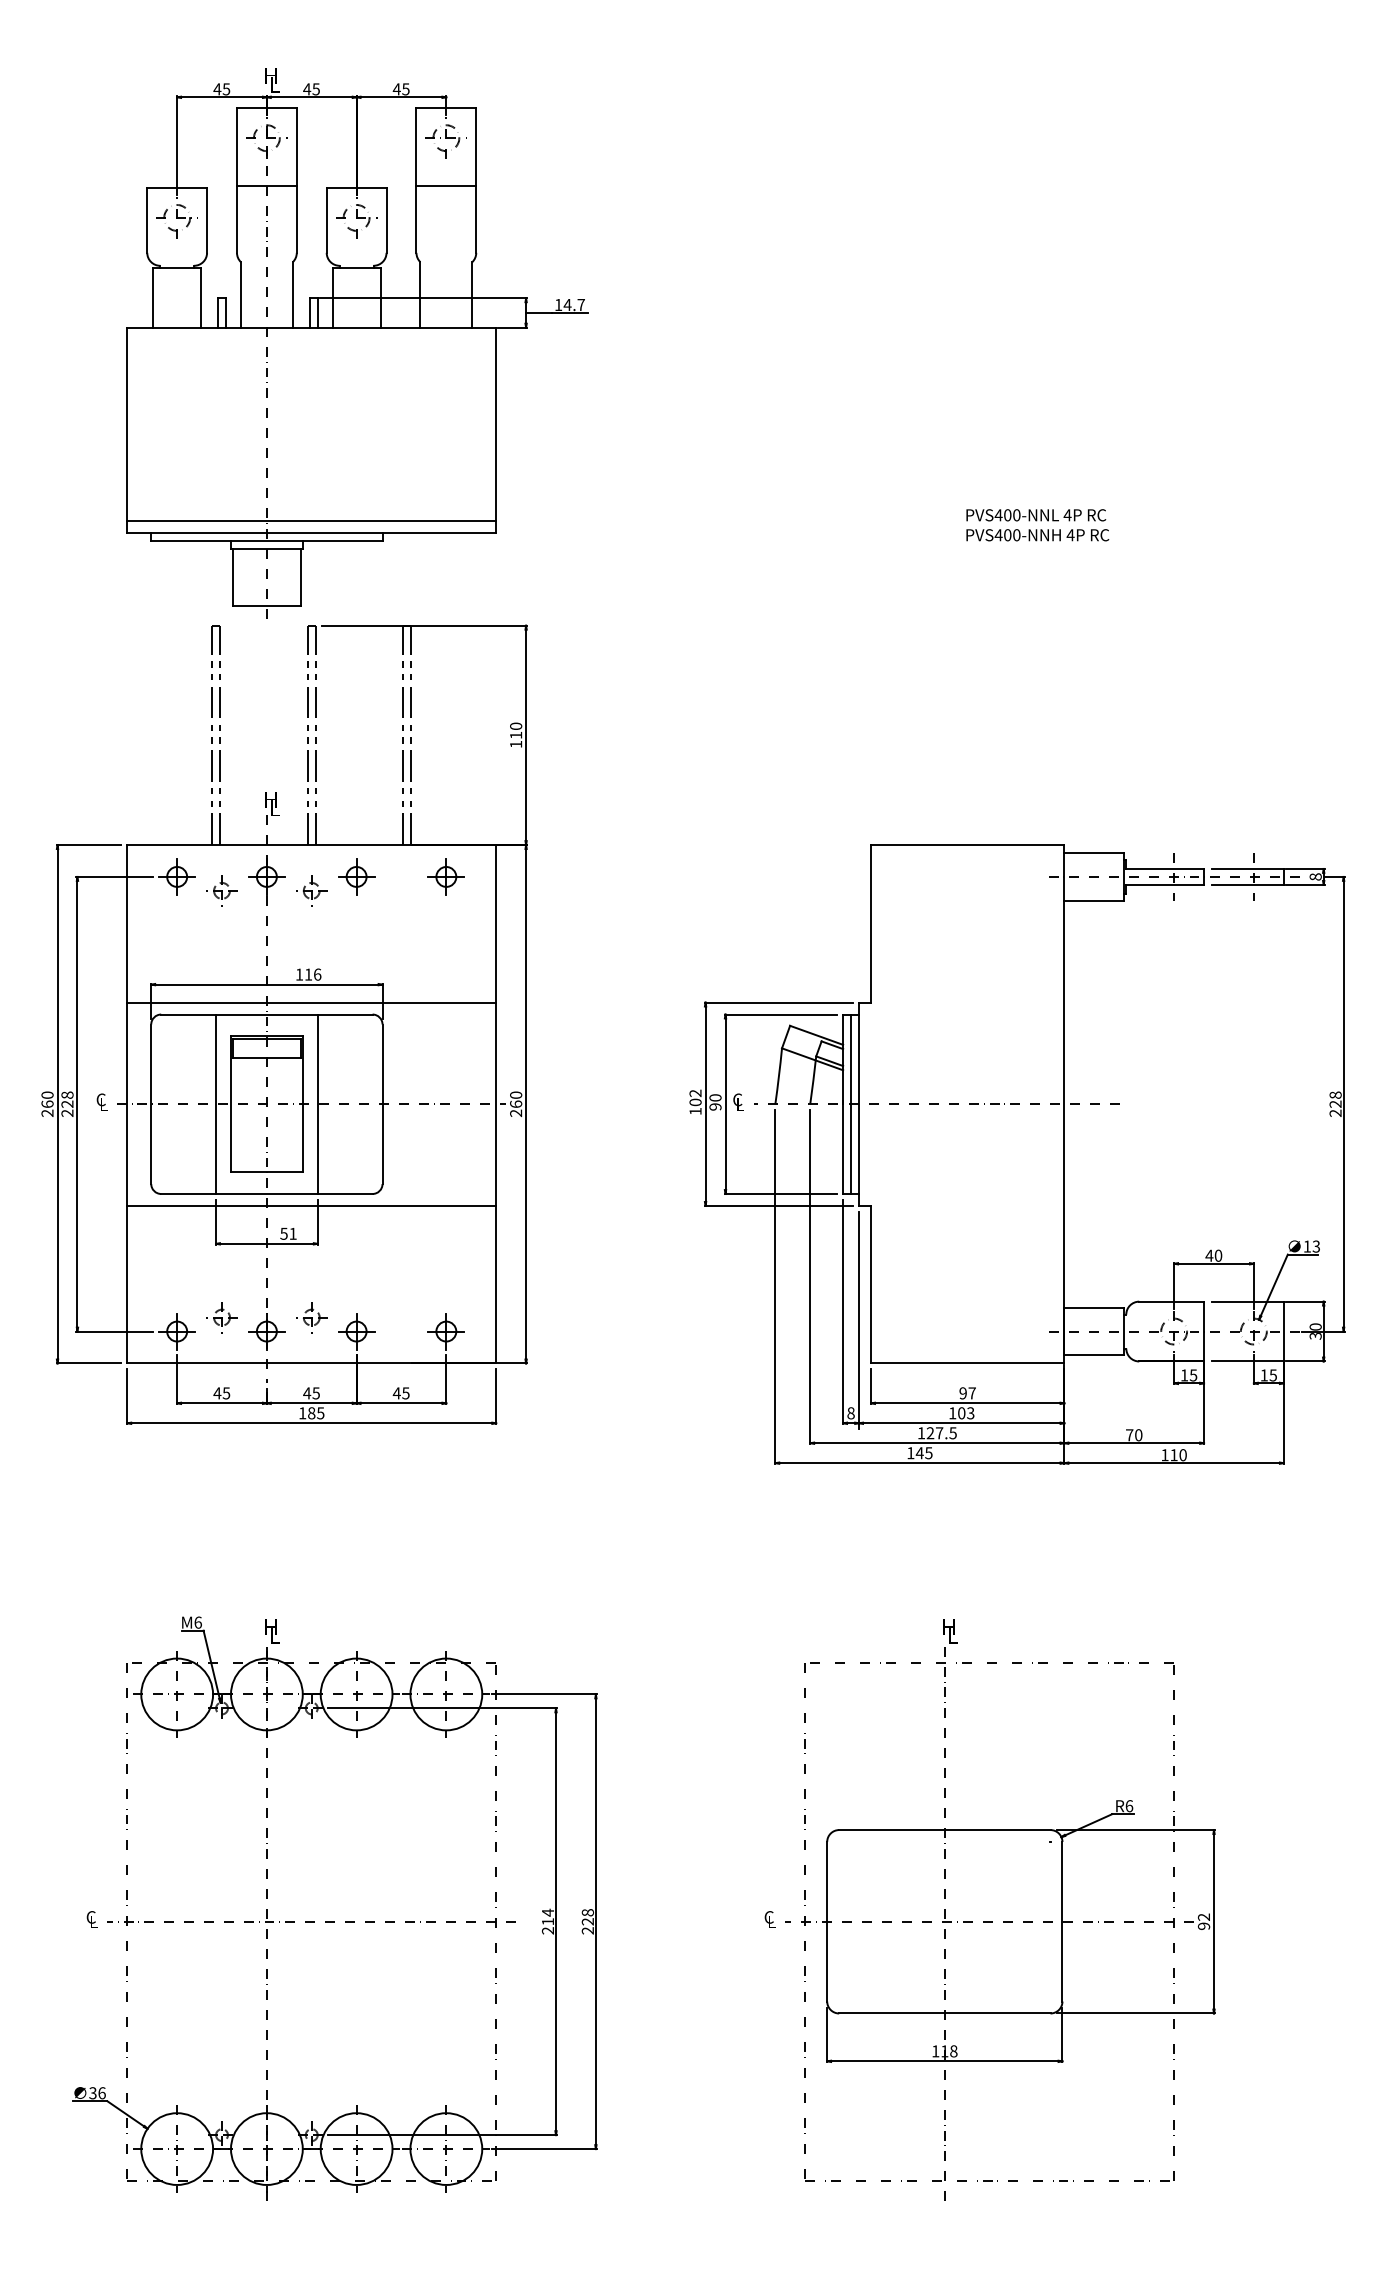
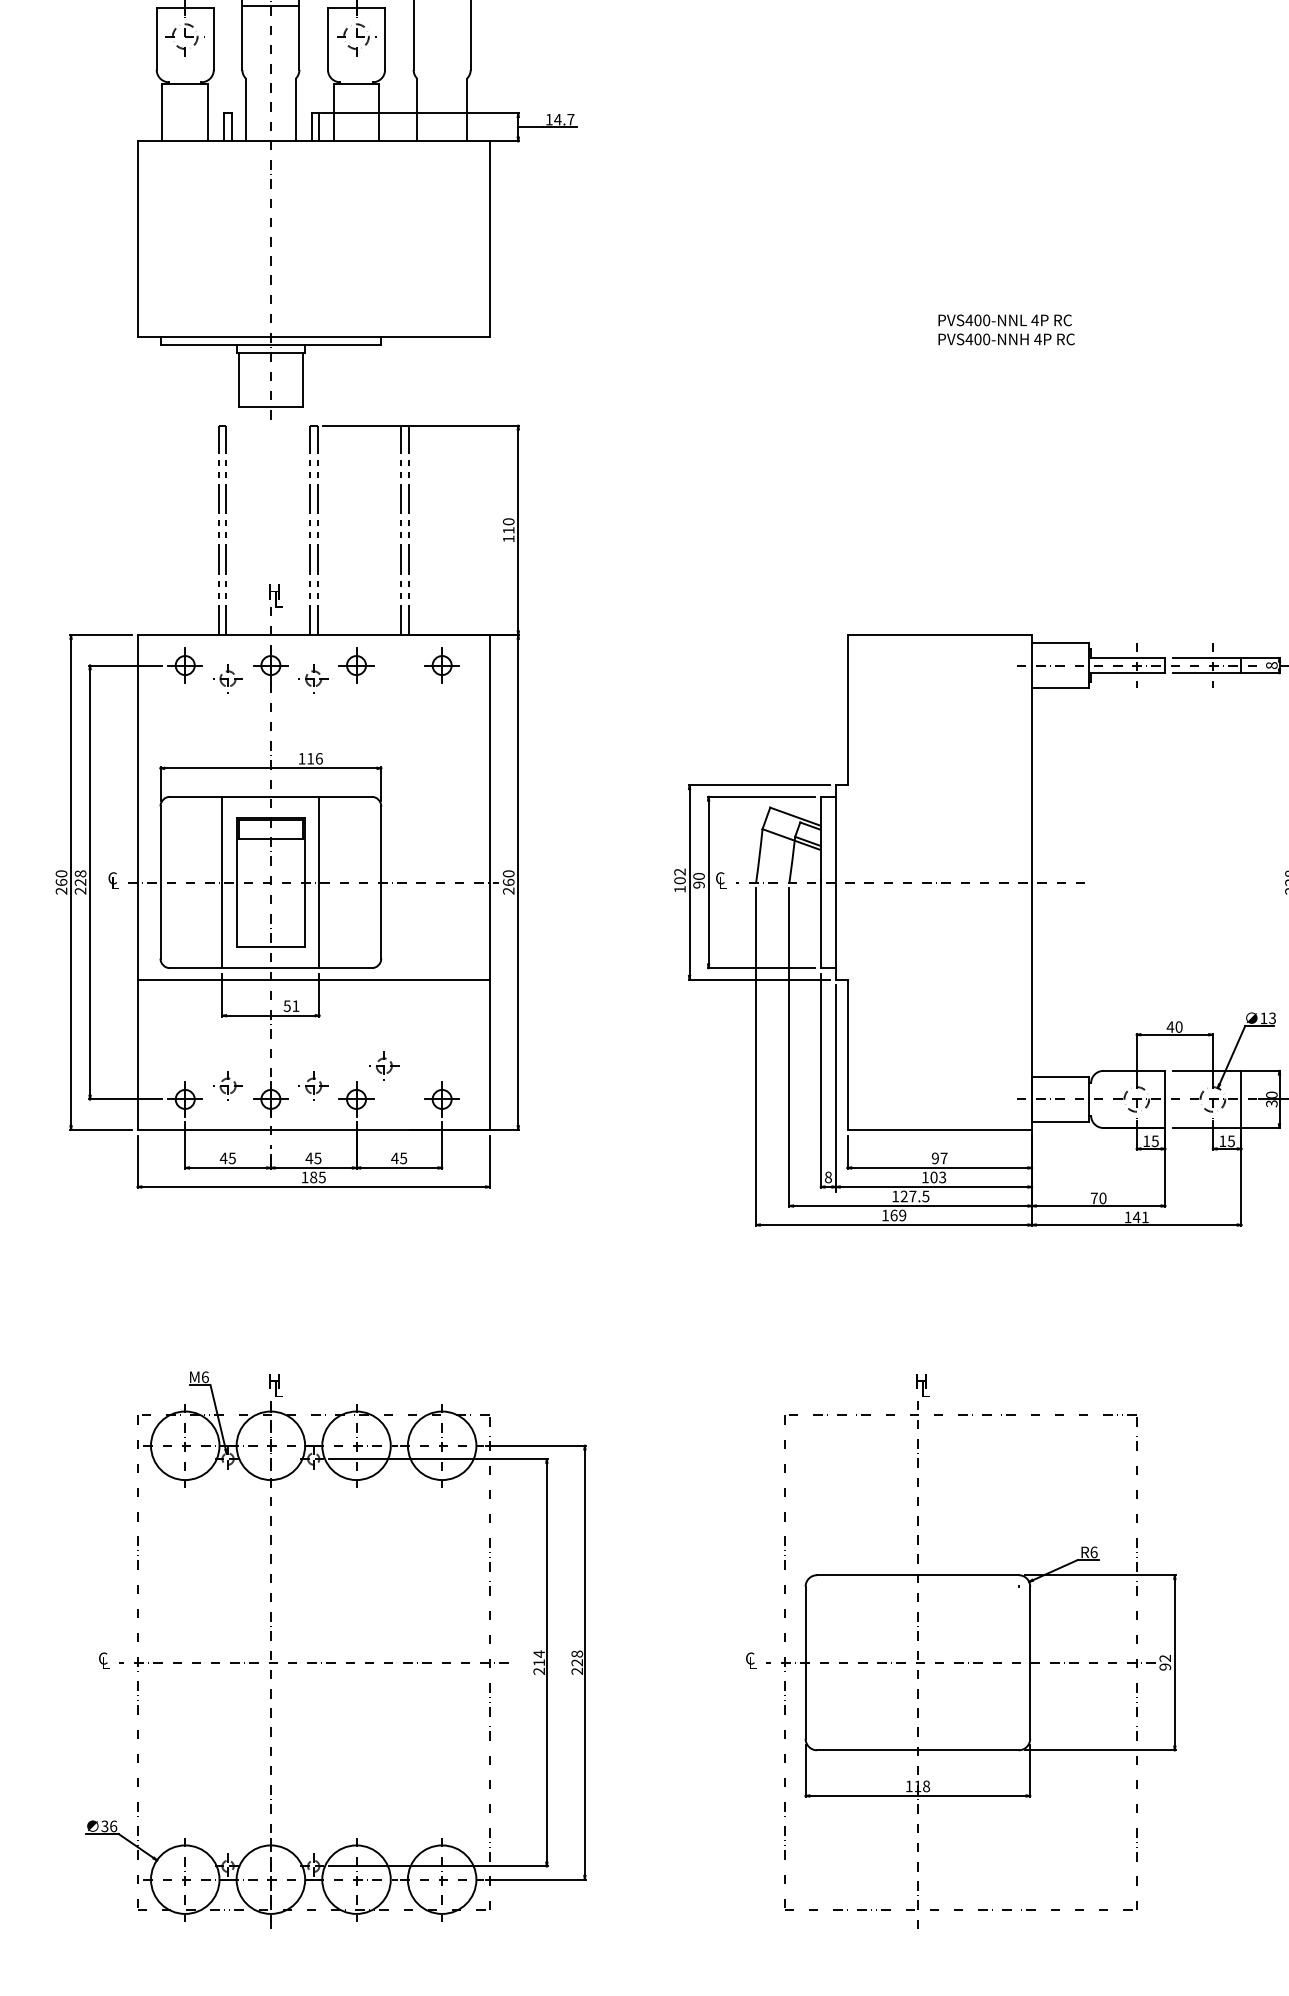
line: (446, 186) -> (442, 6), removed
line: (311, 521) -> (313, 326), removed
line: (311, 1002) -> (313, 785), removed
line: (851, 1103) -> (828, 881), removed
part: (385, 1296) -> (384, 1065), added
text: (923, 1453) -> (897, 1215), 145 -> 169
text: (1178, 1455) -> (1140, 1217), 110 -> 141

